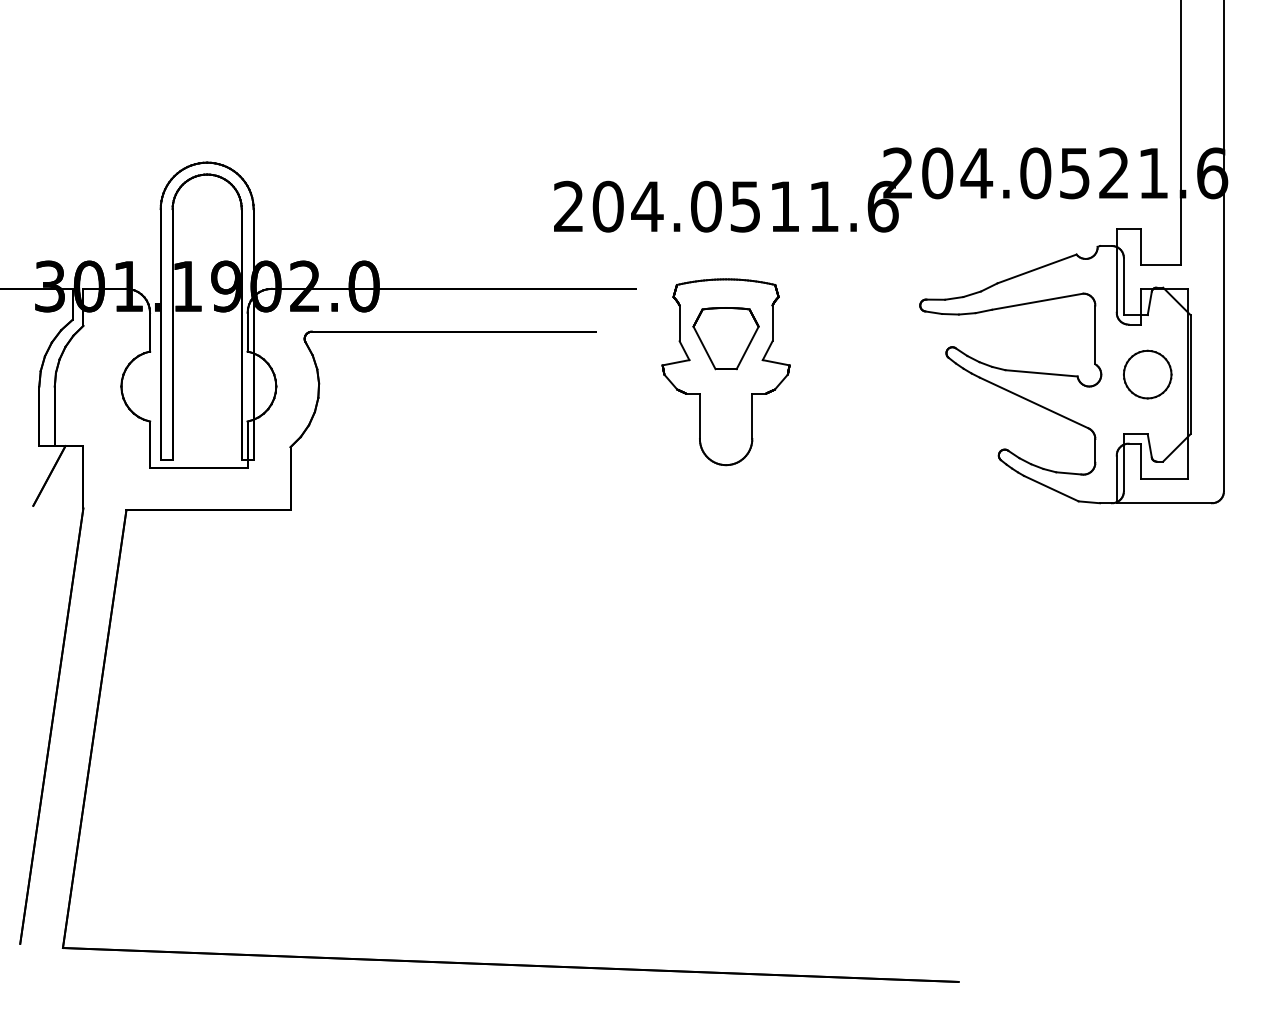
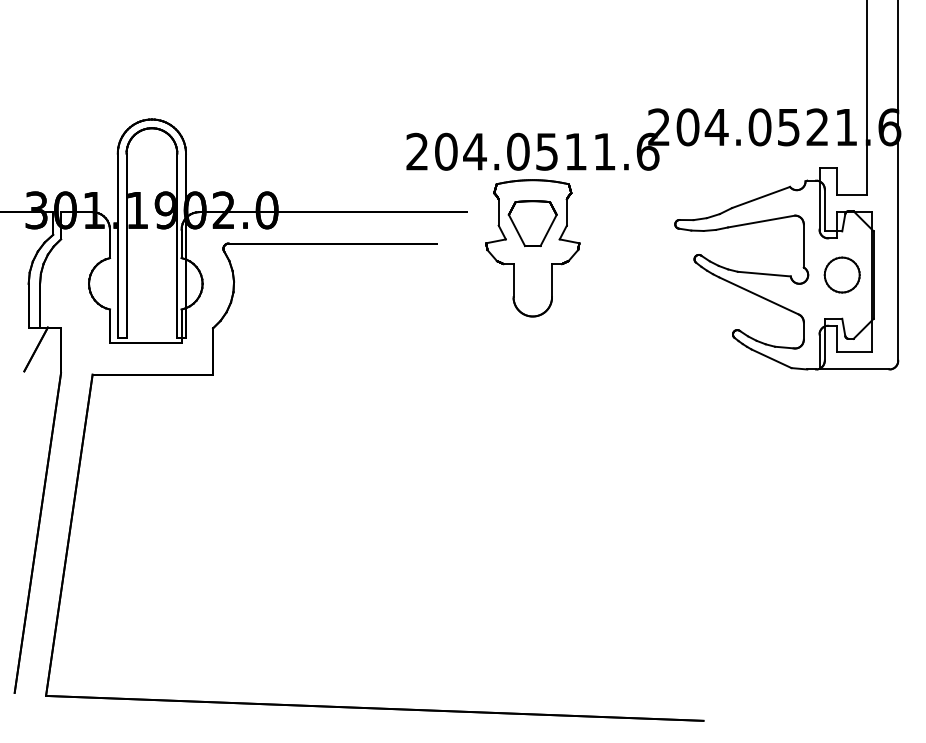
part: (725, 372) -> (532, 248), moved

